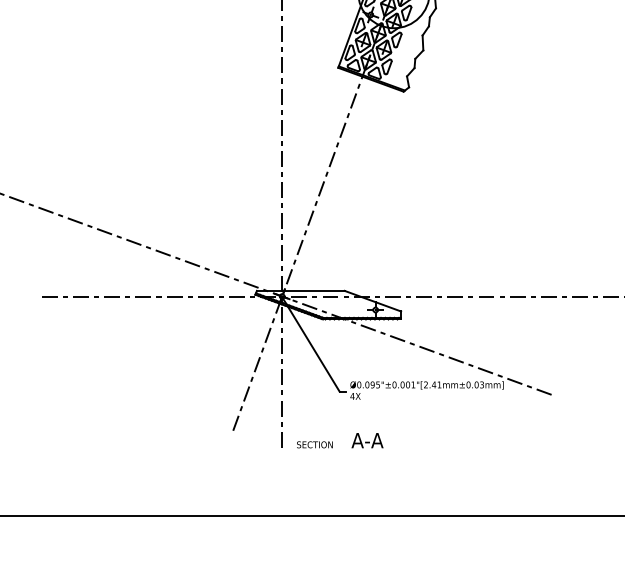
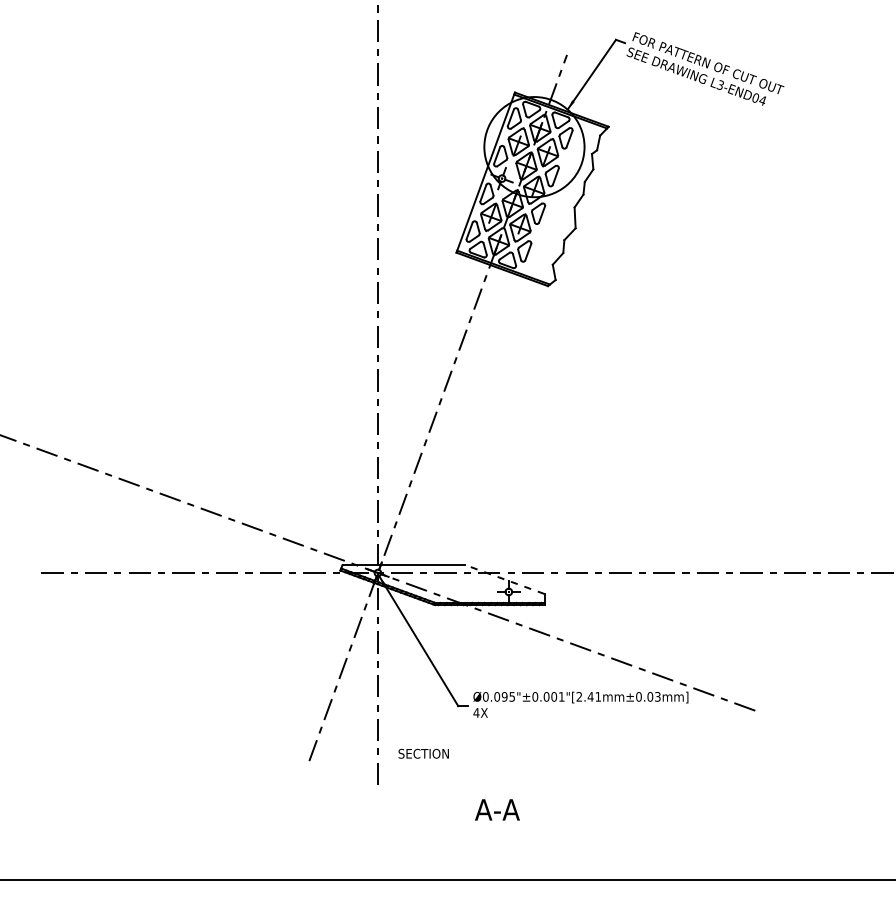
line: (372, 301) -> (504, 579), solid -> dashed
text: (367, 440) -> (497, 809), moved
text: (314, 444) -> (423, 753), moved

